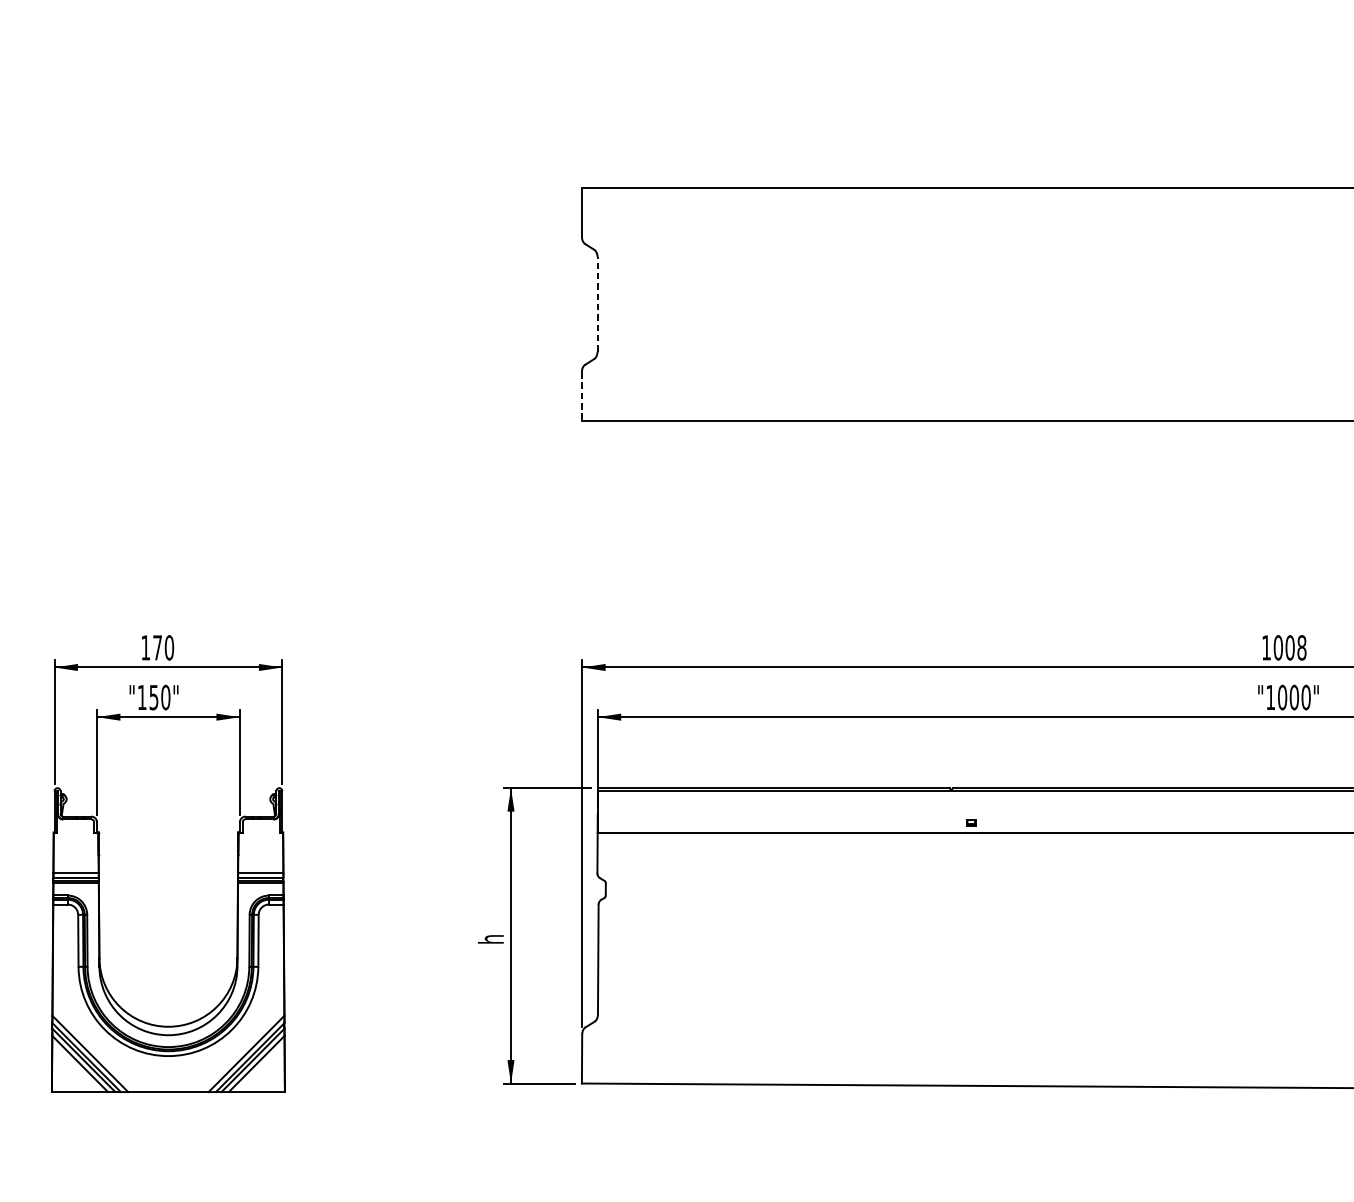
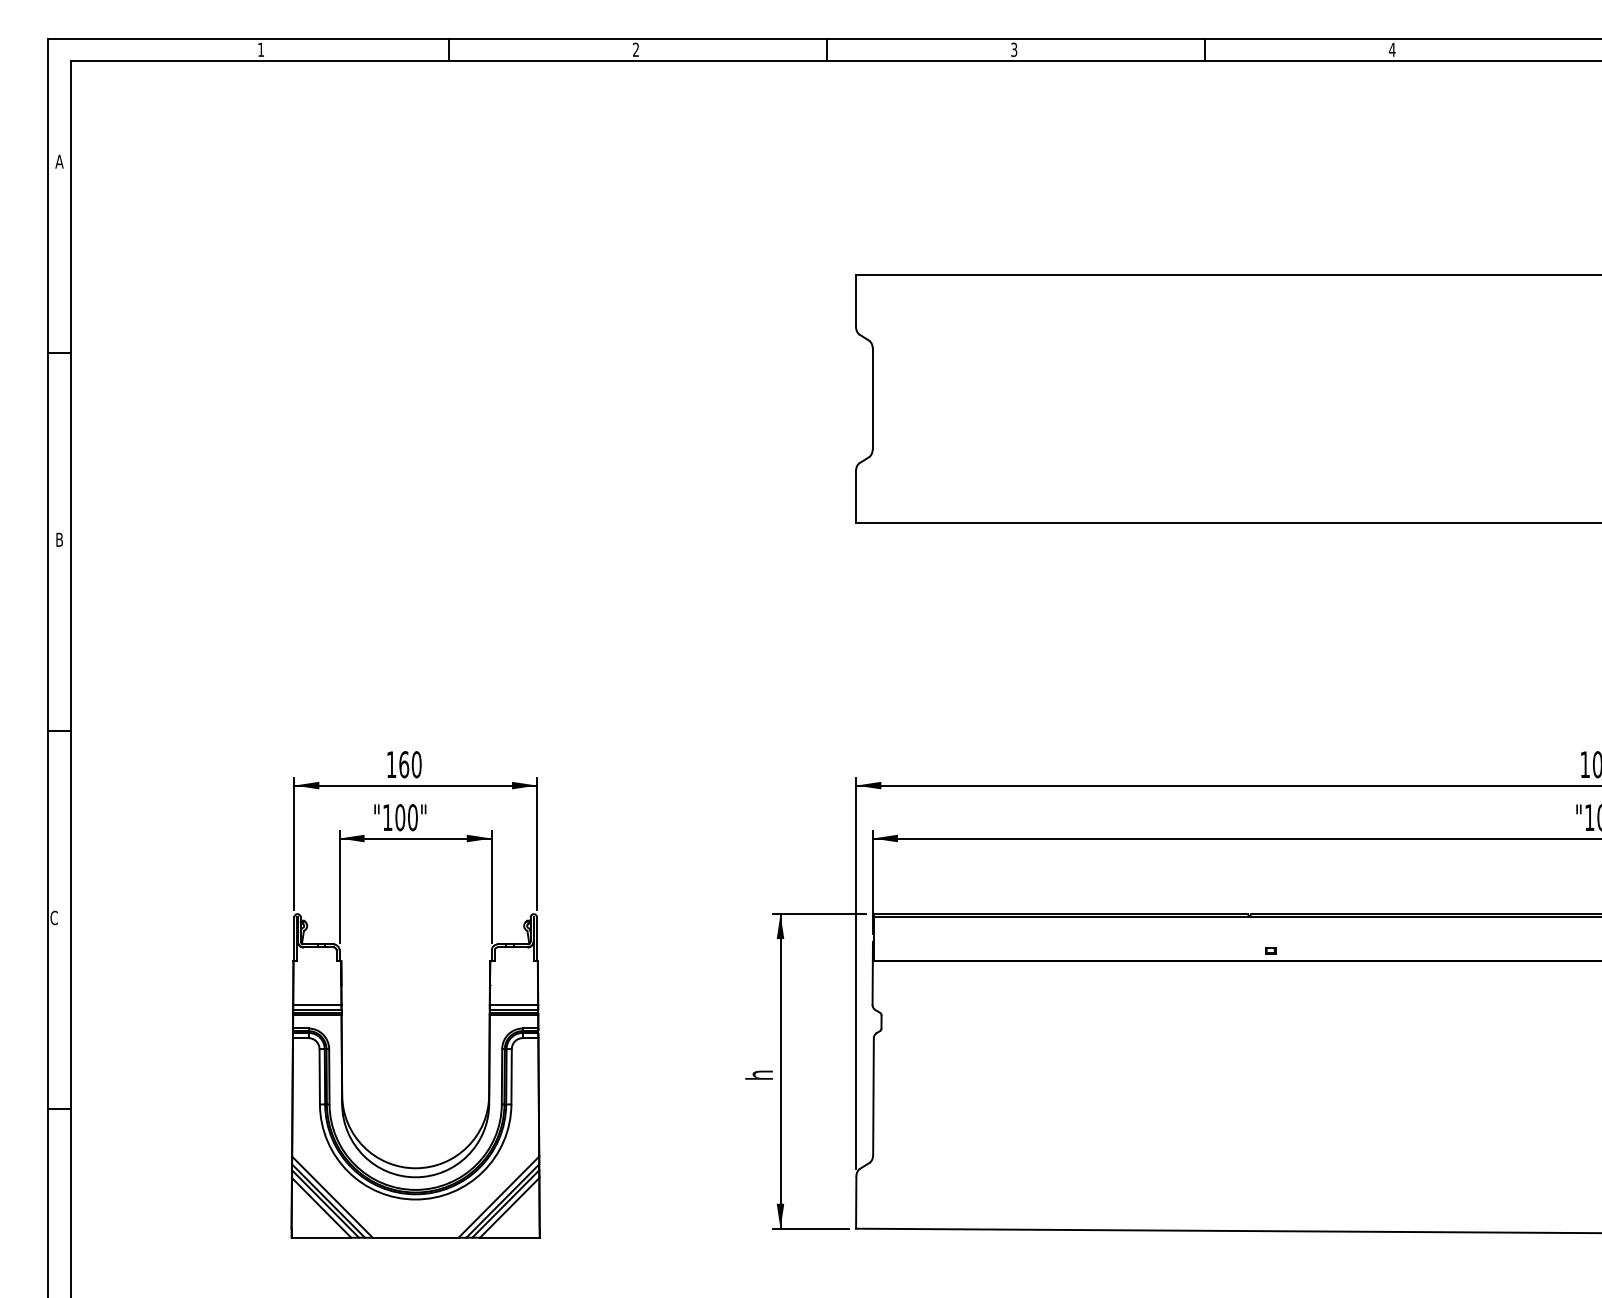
line: (597, 304) -> (872, 398), dashed -> solid
line: (582, 396) -> (856, 497), dashed -> solid
text: (157, 647) -> (404, 764), 170 -> 160
text: (154, 697) -> (400, 817), "150" -> "100"

